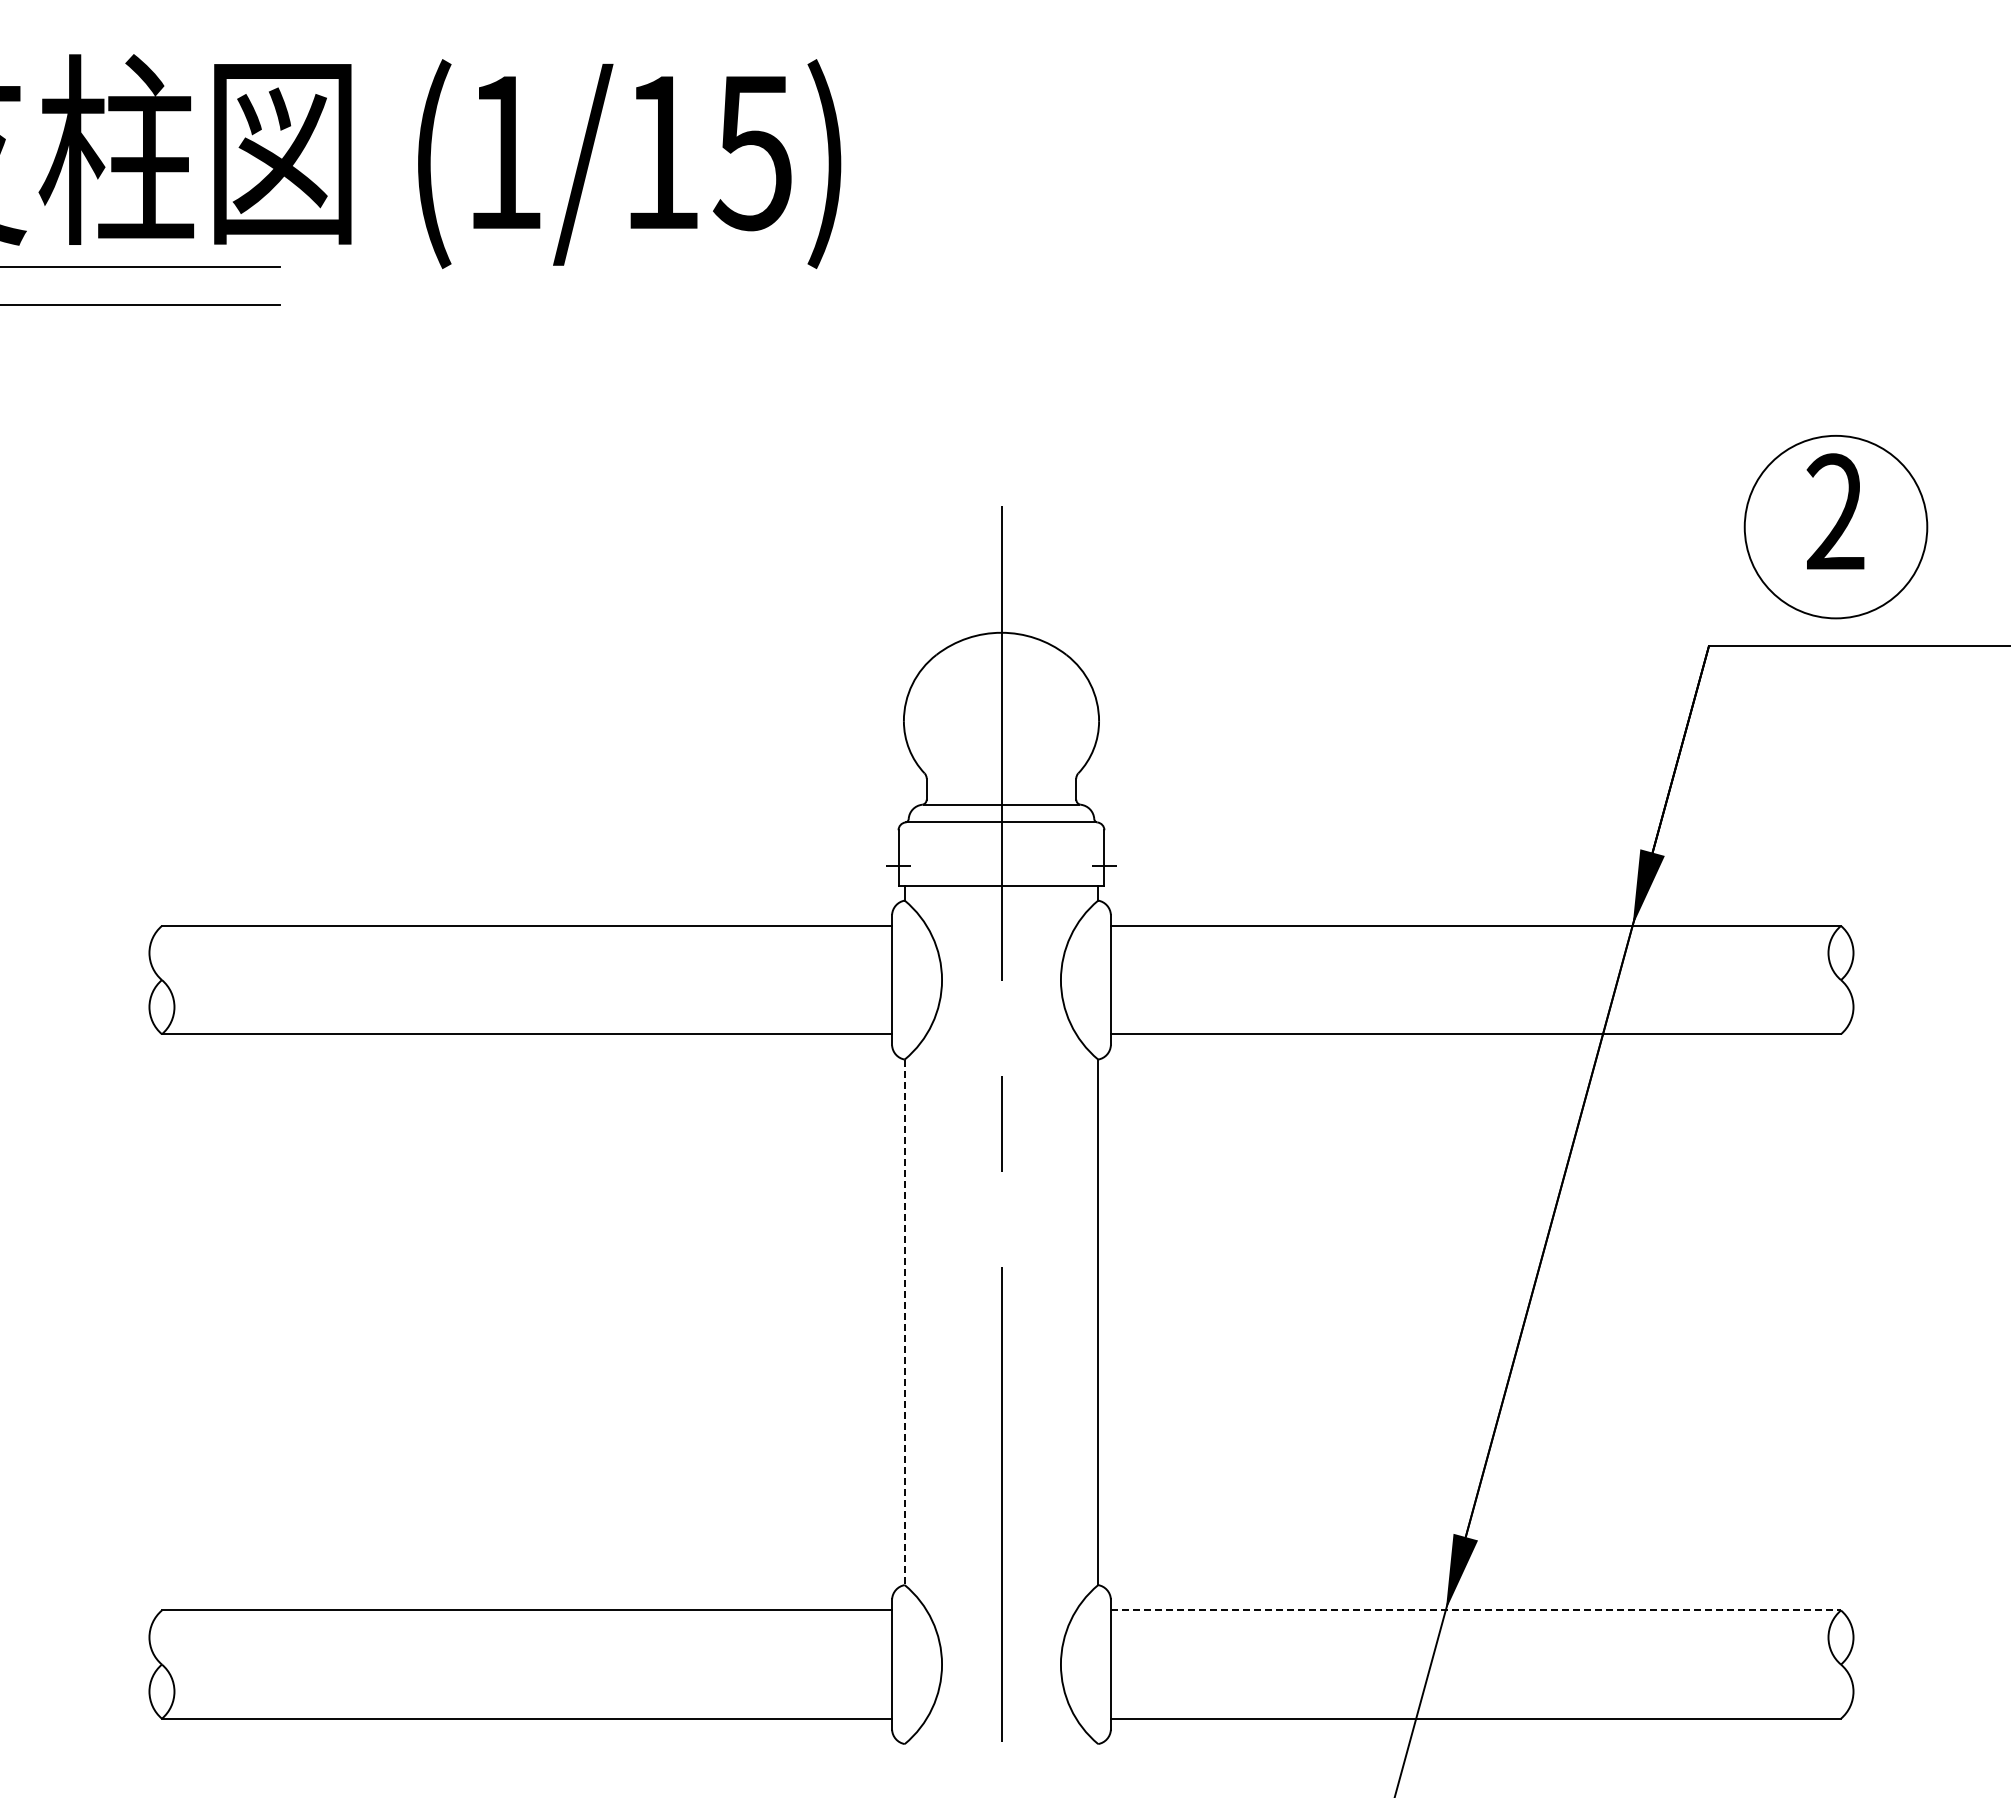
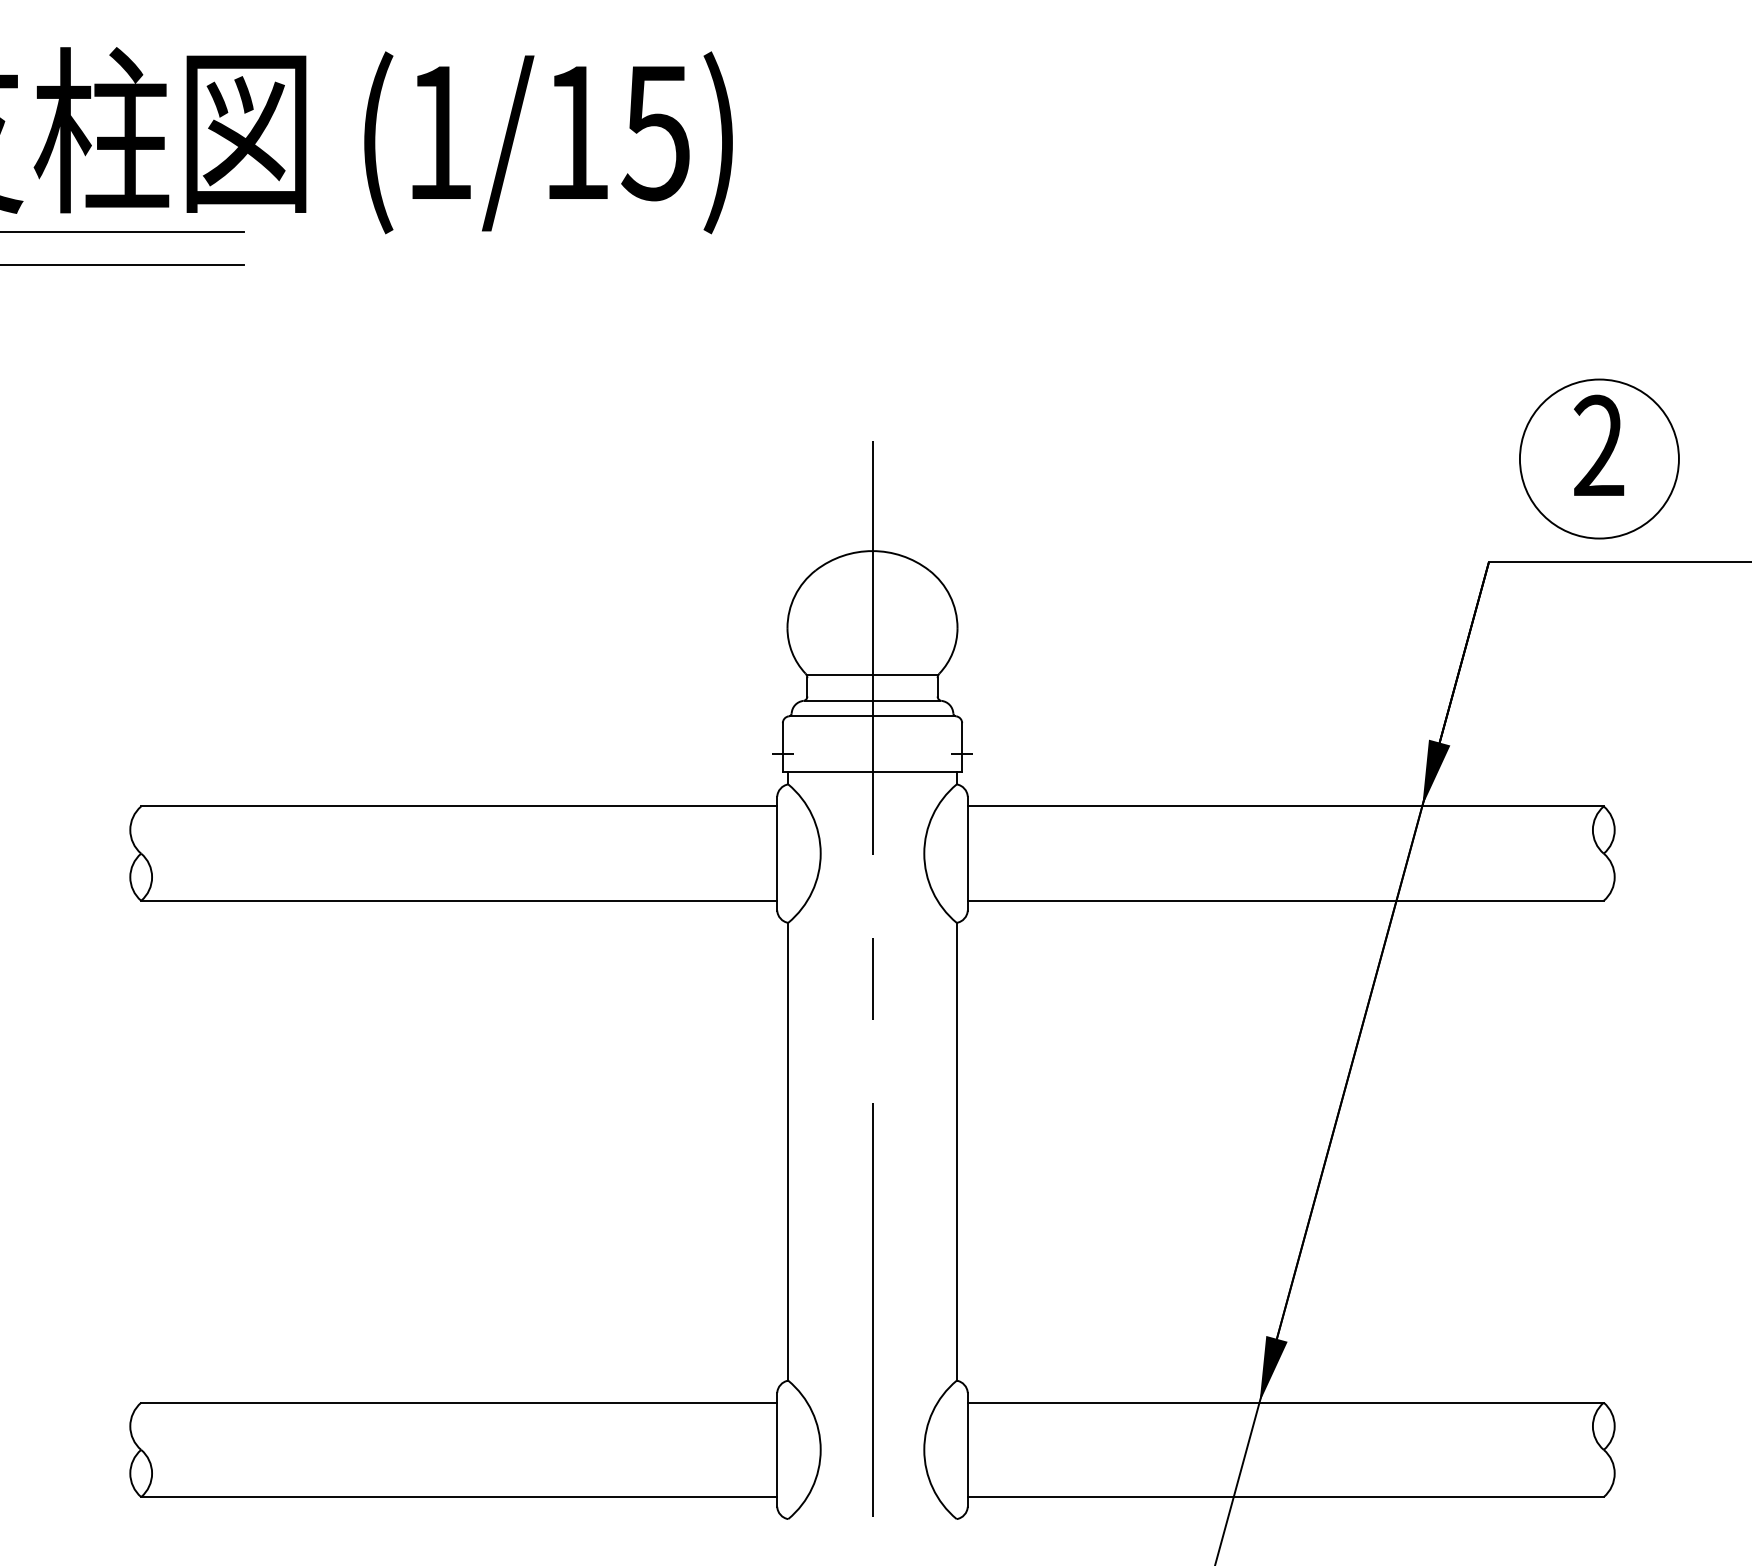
line: (1001, 775) -> (872, 675), added
line: (904, 1322) -> (788, 1151), dashed -> solid
line: (1476, 1610) -> (1286, 1402), dashed -> solid

